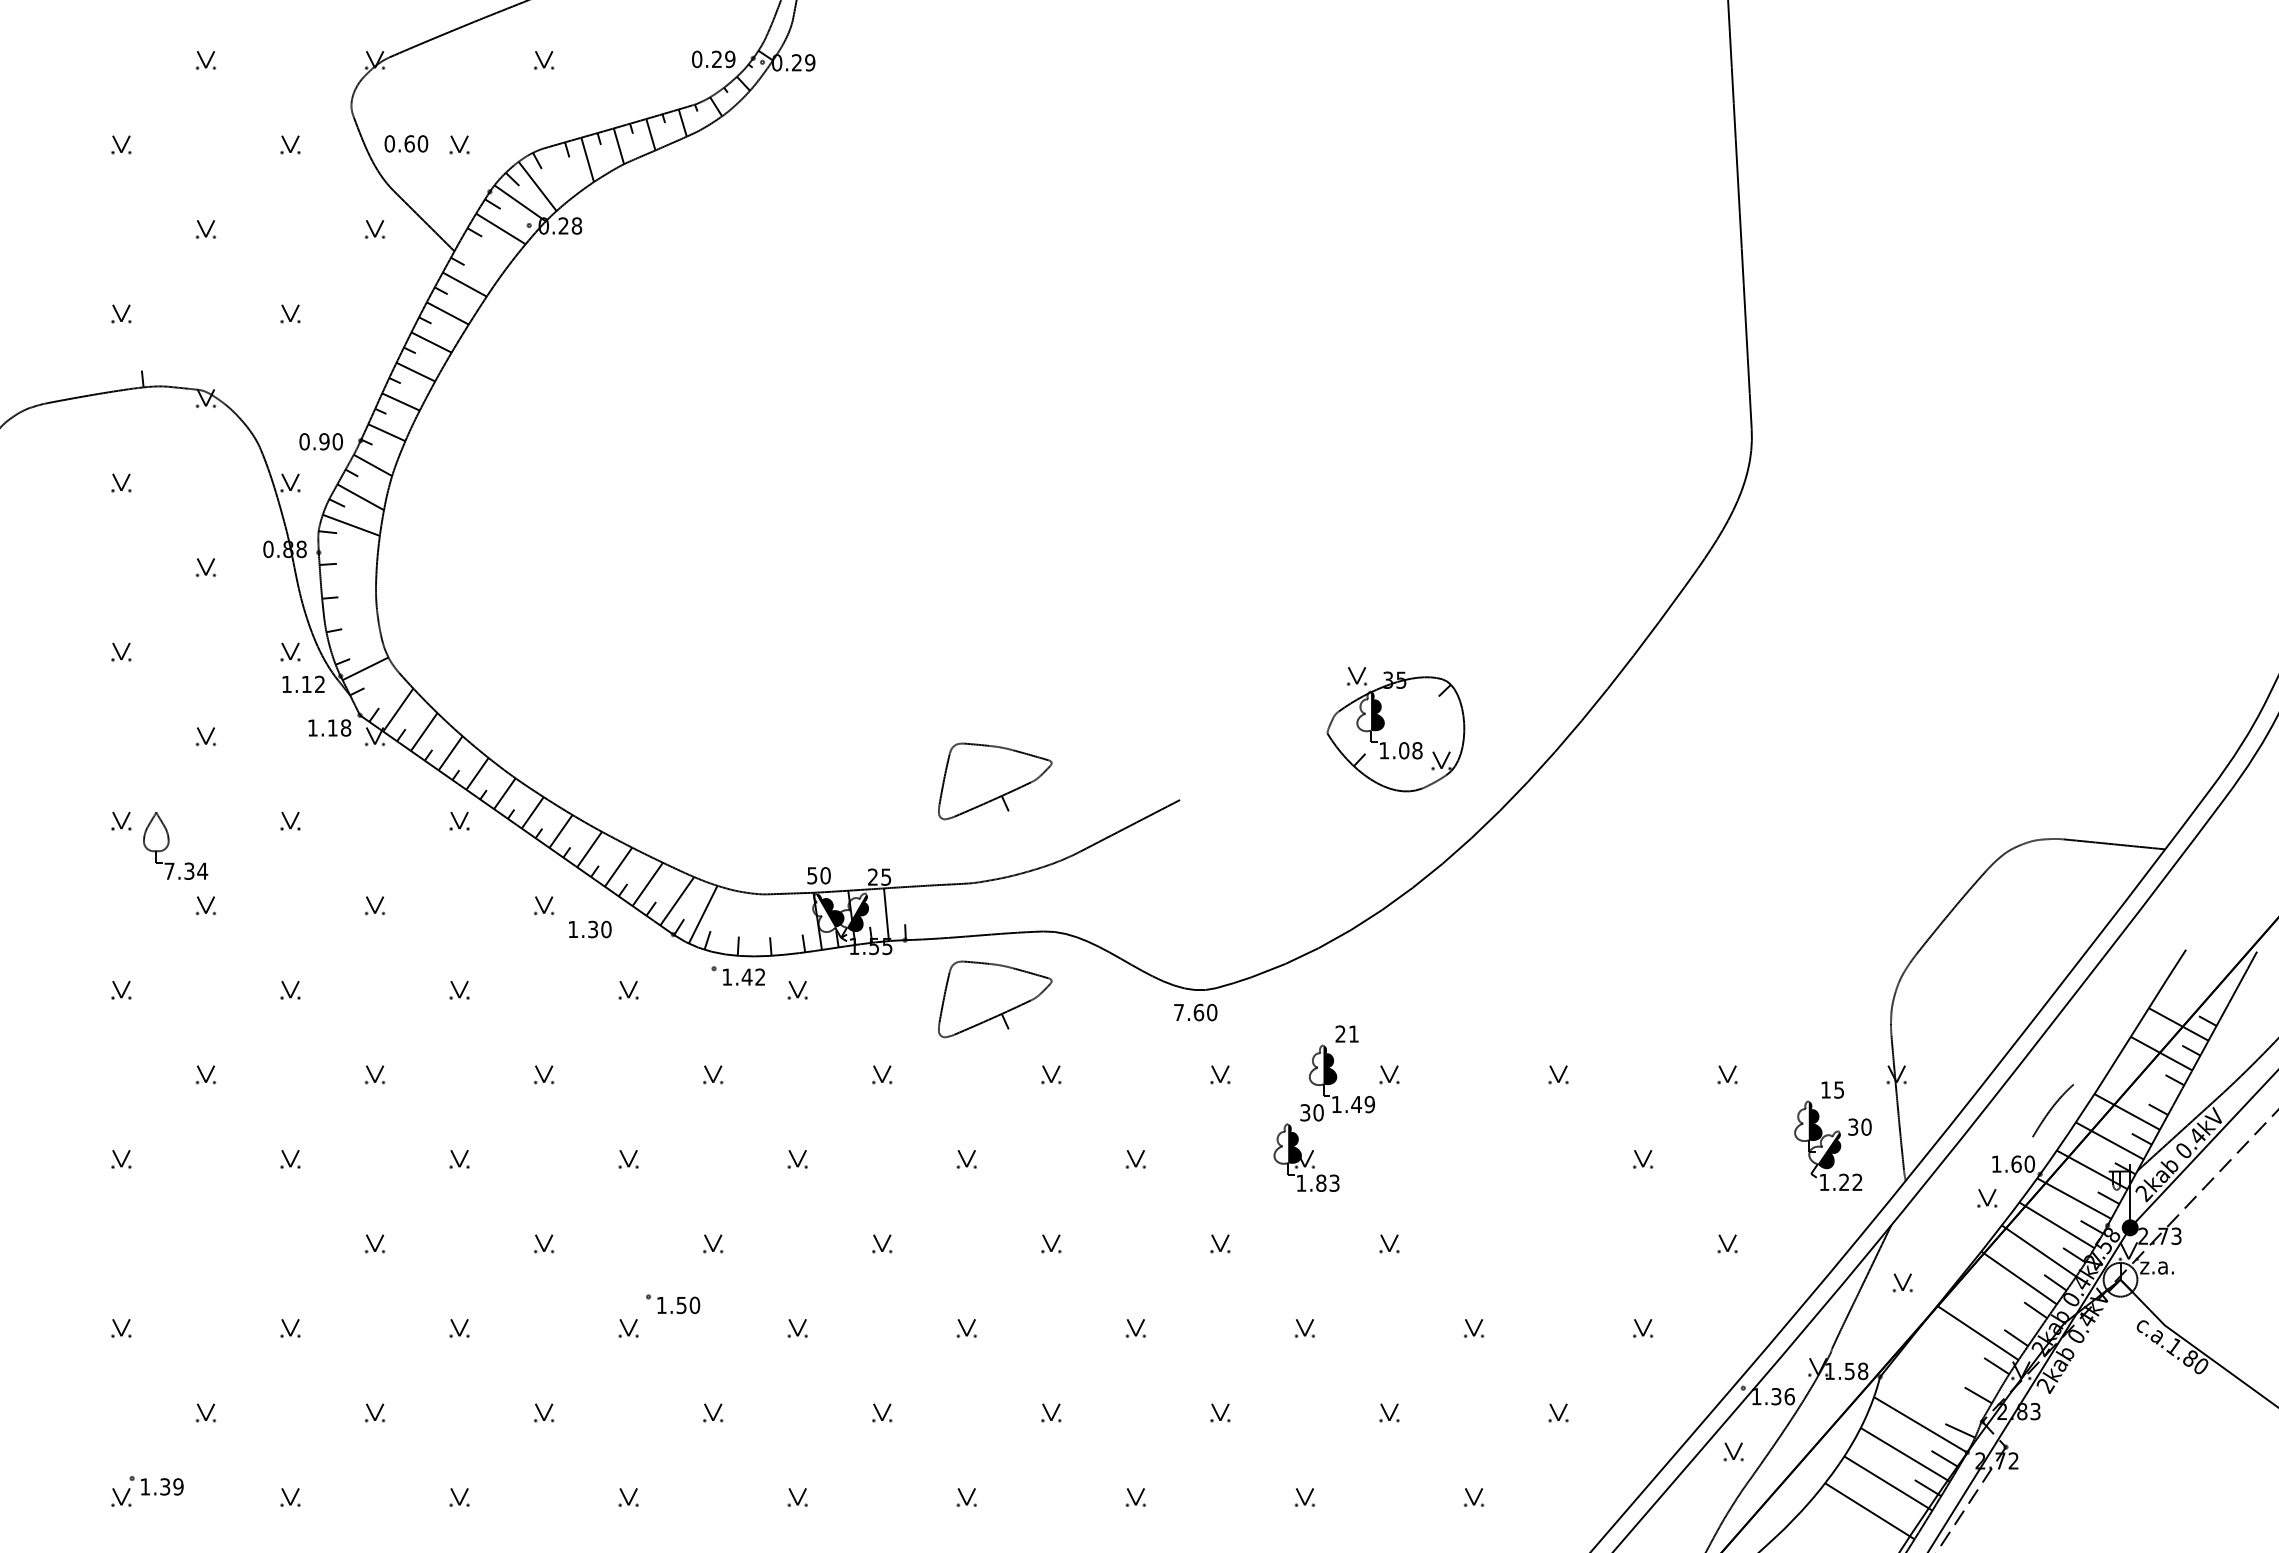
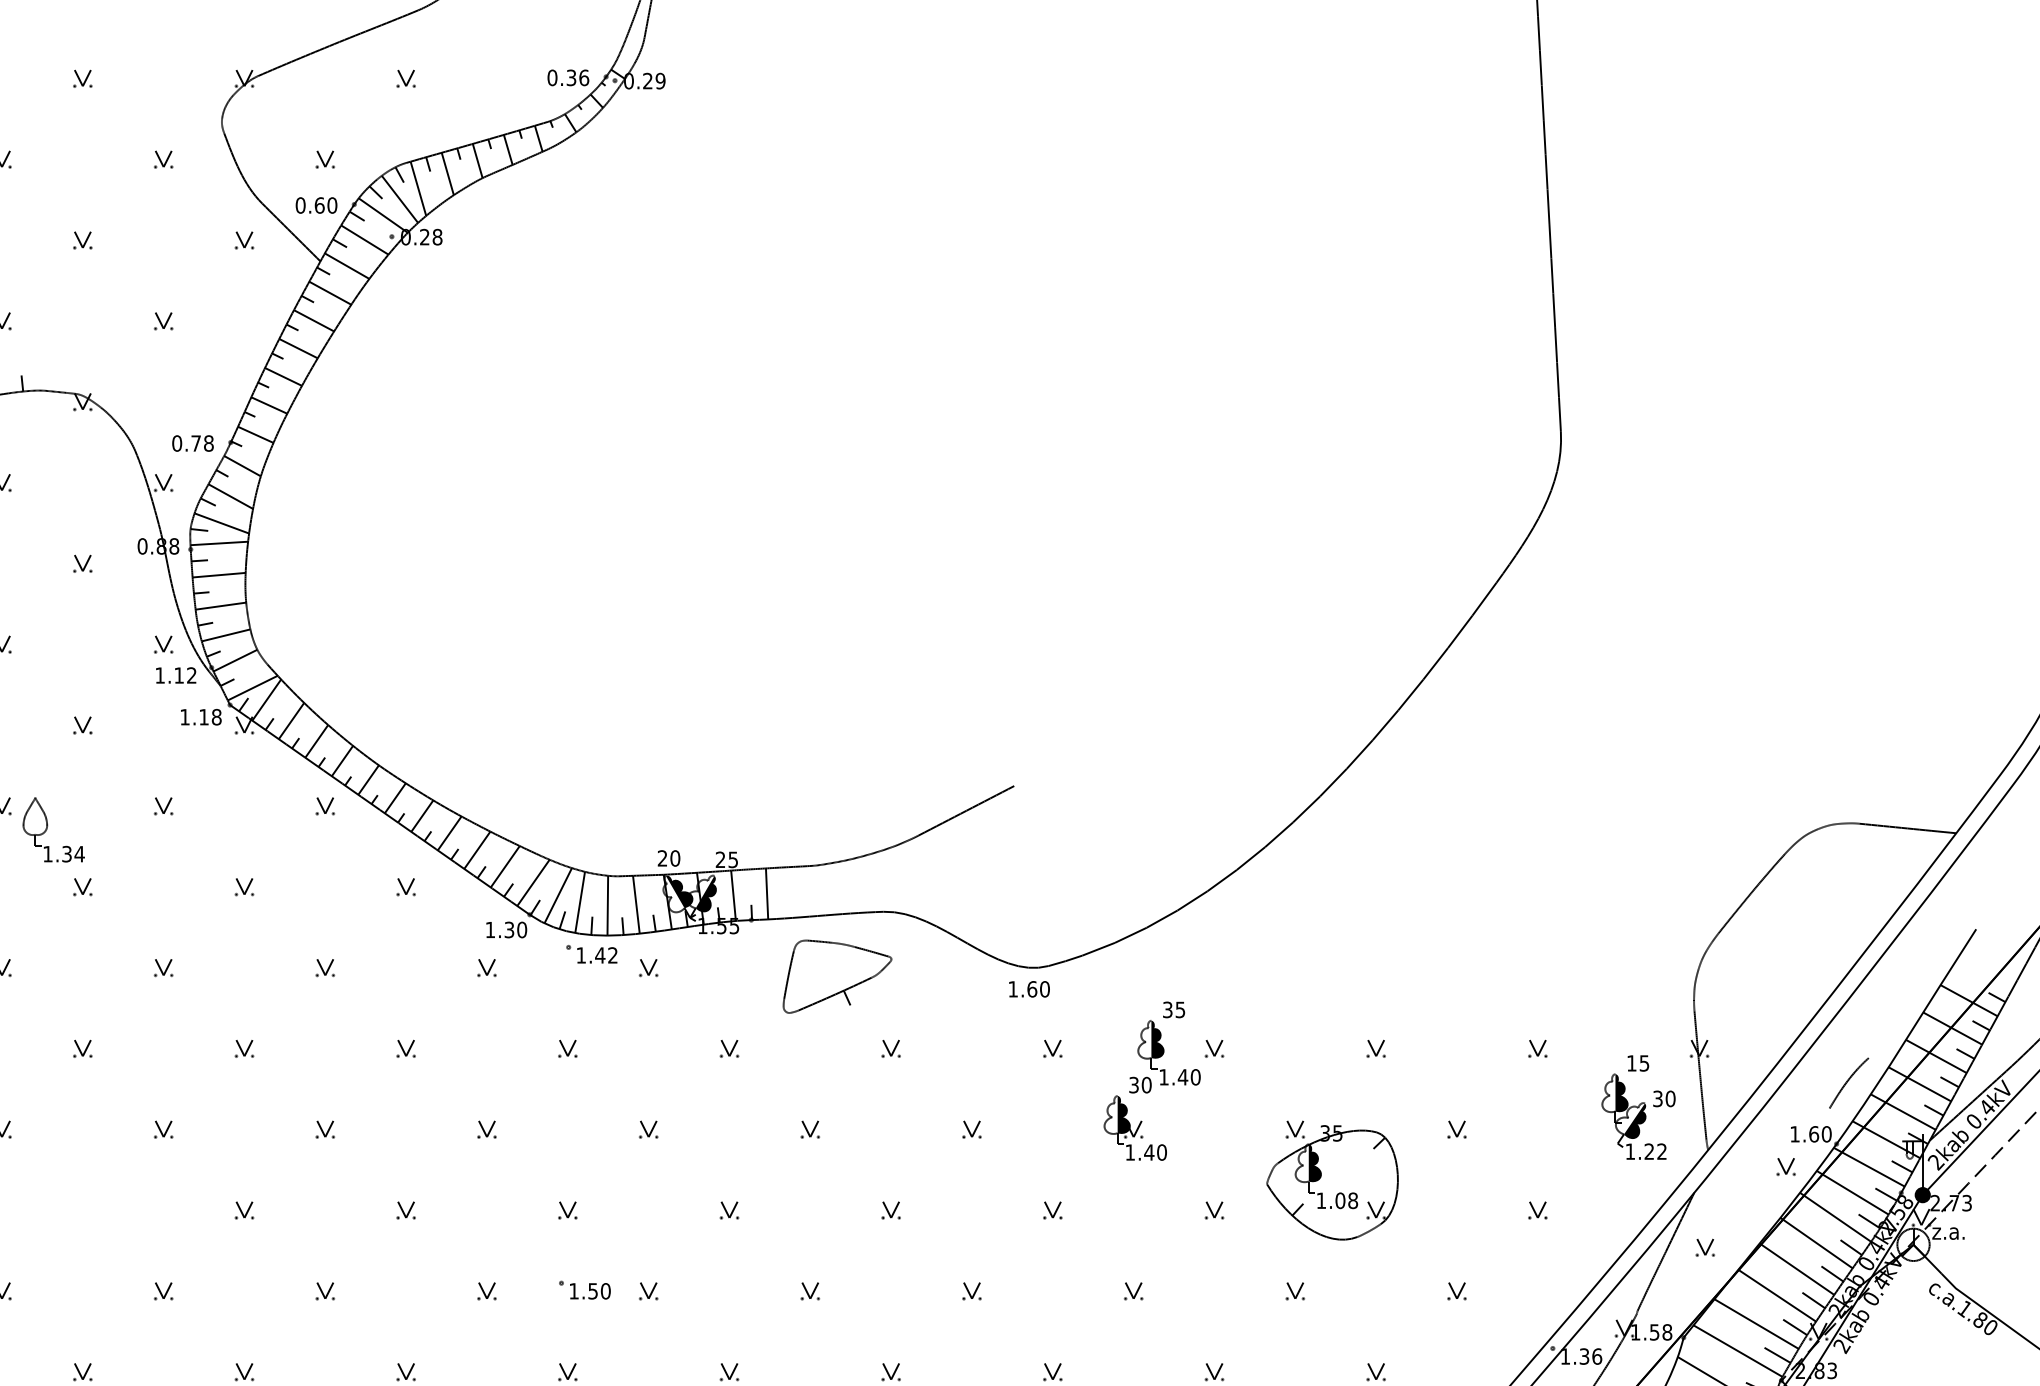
text: (723, 59) -> (577, 77), 0.29 -> 0.36
text: (406, 143) -> (316, 205), moved
line: (556, 175) -> (418, 188), added
line: (482, 256) -> (347, 266), added
text: (330, 441) -> (201, 443), 0.90 -> 0.78
line: (348, 546) -> (219, 543), added
line: (348, 579) -> (219, 575), added
line: (350, 611) -> (221, 605), added
line: (355, 642) -> (225, 635), added
line: (383, 697) -> (252, 688), added
part: (1395, 729) -> (1332, 1180), moved
part: (995, 781) -> (837, 768), removed
text: (169, 870) -> (47, 853), 7.34 -> 1.34
text: (812, 875) -> (662, 858), 50 -> 20
line: (921, 912) -> (767, 893), added
line: (725, 921) -> (579, 902), added
line: (784, 923) -> (636, 904), added
line: (754, 924) -> (607, 905), added
text: (590, 929) -> (506, 929), moved
text: (1178, 1012) -> (1012, 989), 7.60 -> 1.60
text: (1346, 1033) -> (1173, 1009), 21 -> 35
line: (2144, 1082) -> (1936, 1056), added
text: (1369, 1104) -> (1195, 1077), 1.49 -> 1.40
text: (1327, 1182) -> (1155, 1151), 1.83 -> 1.40
part: (673, 1304) -> (585, 1290), moved
line: (1998, 1305) -> (1796, 1269), added
line: (1956, 1362) -> (1756, 1323), added
line: (1936, 1390) -> (1737, 1350), added

